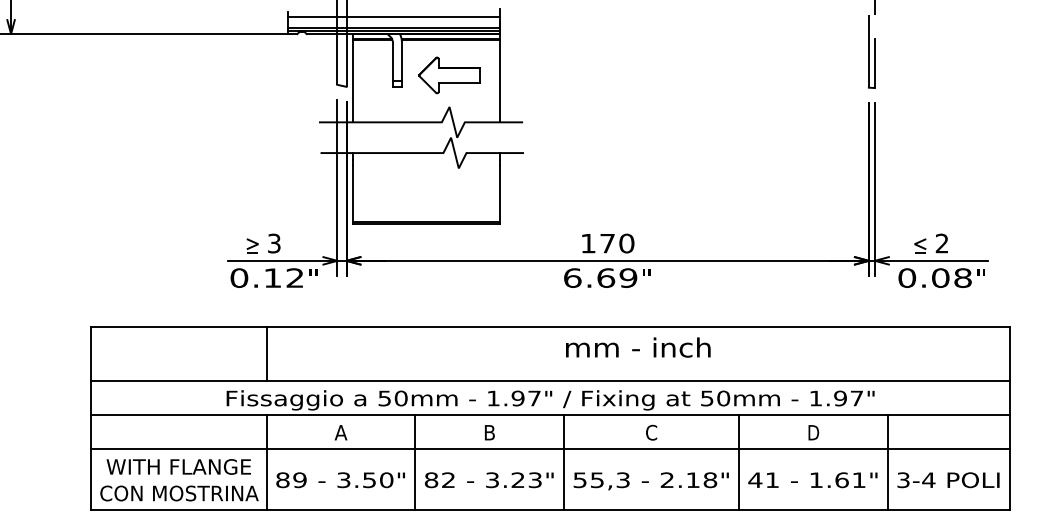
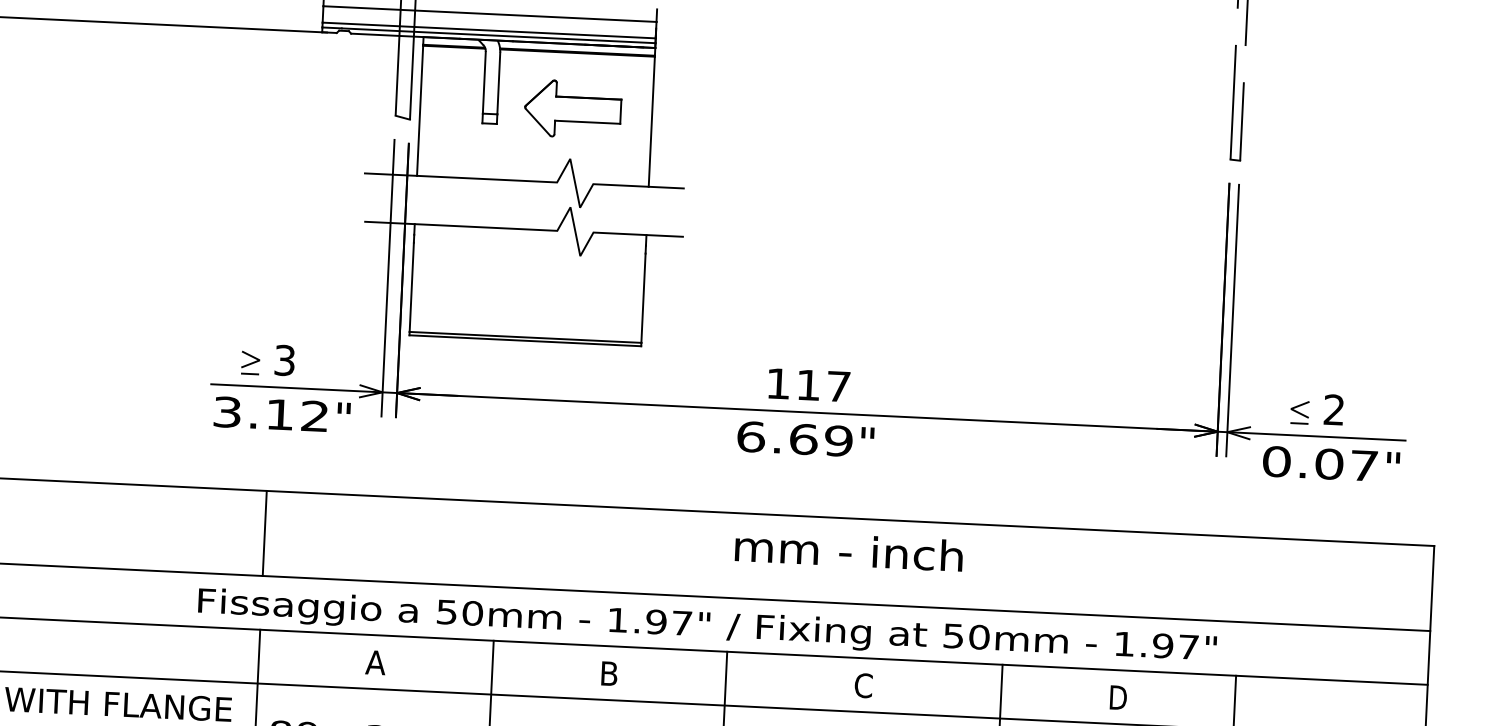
text: (617, 243) -> (824, 385), 170 -> 117
text: (239, 277) -> (227, 411), 0.12 -> 3.12
text: (962, 277) -> (1363, 464), 0.08 -> 0.07

